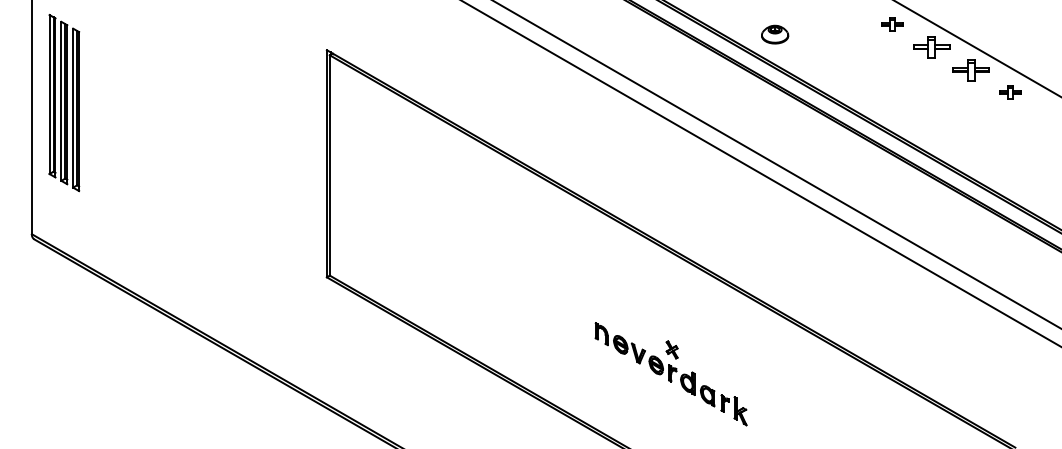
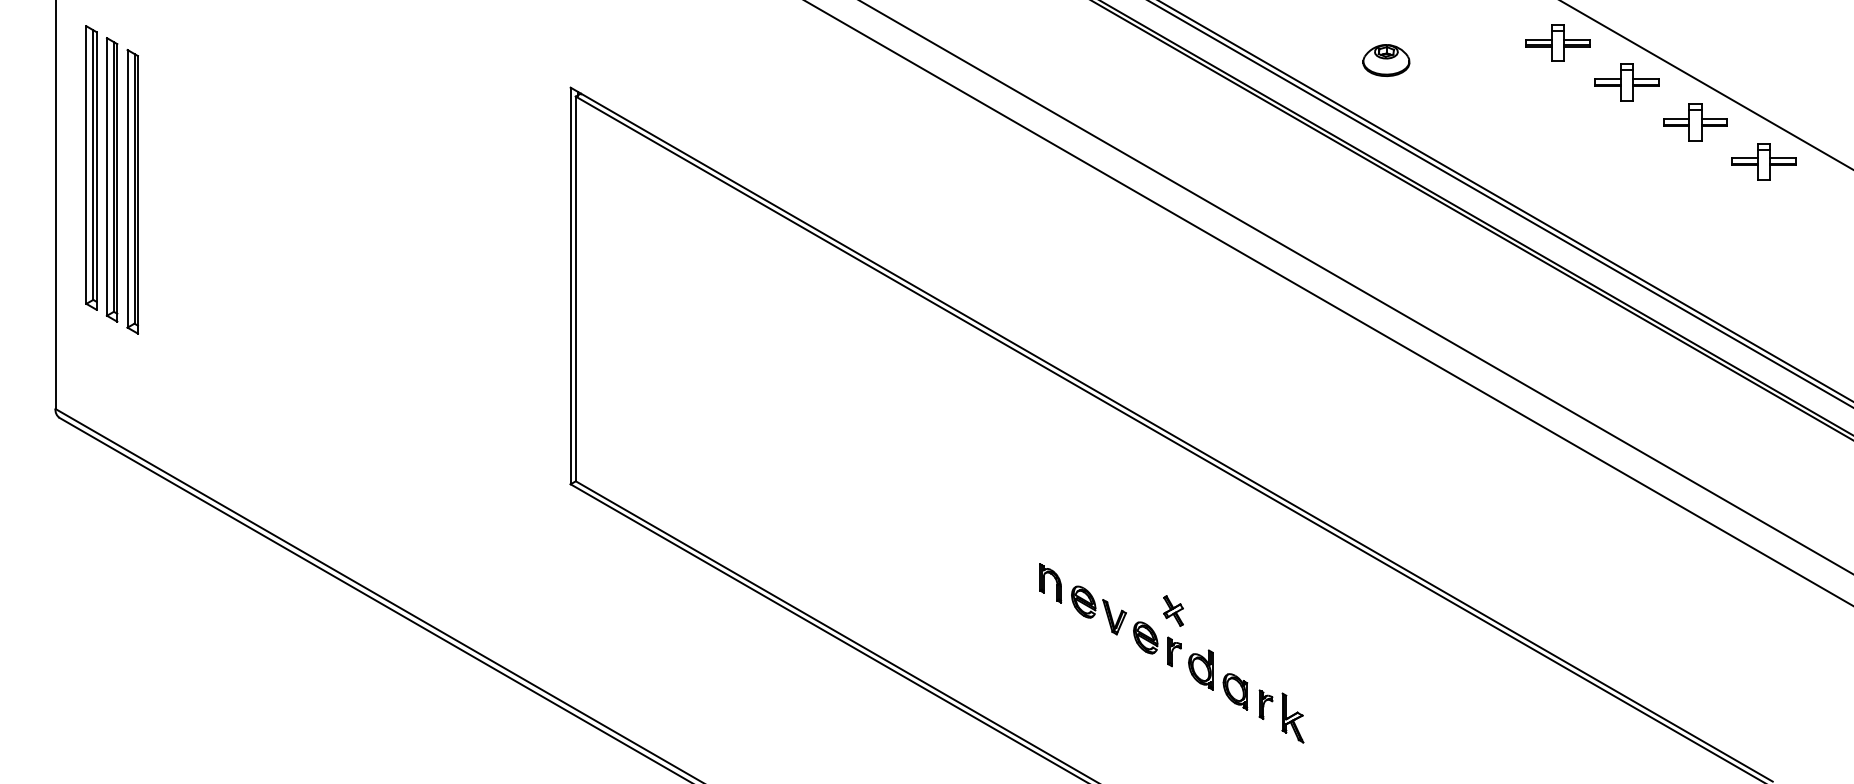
part: (892, 24) -> (1558, 42), size x1.67
part: (775, 34) -> (1387, 60), moved
part: (1010, 92) -> (1764, 161), size x1.67

